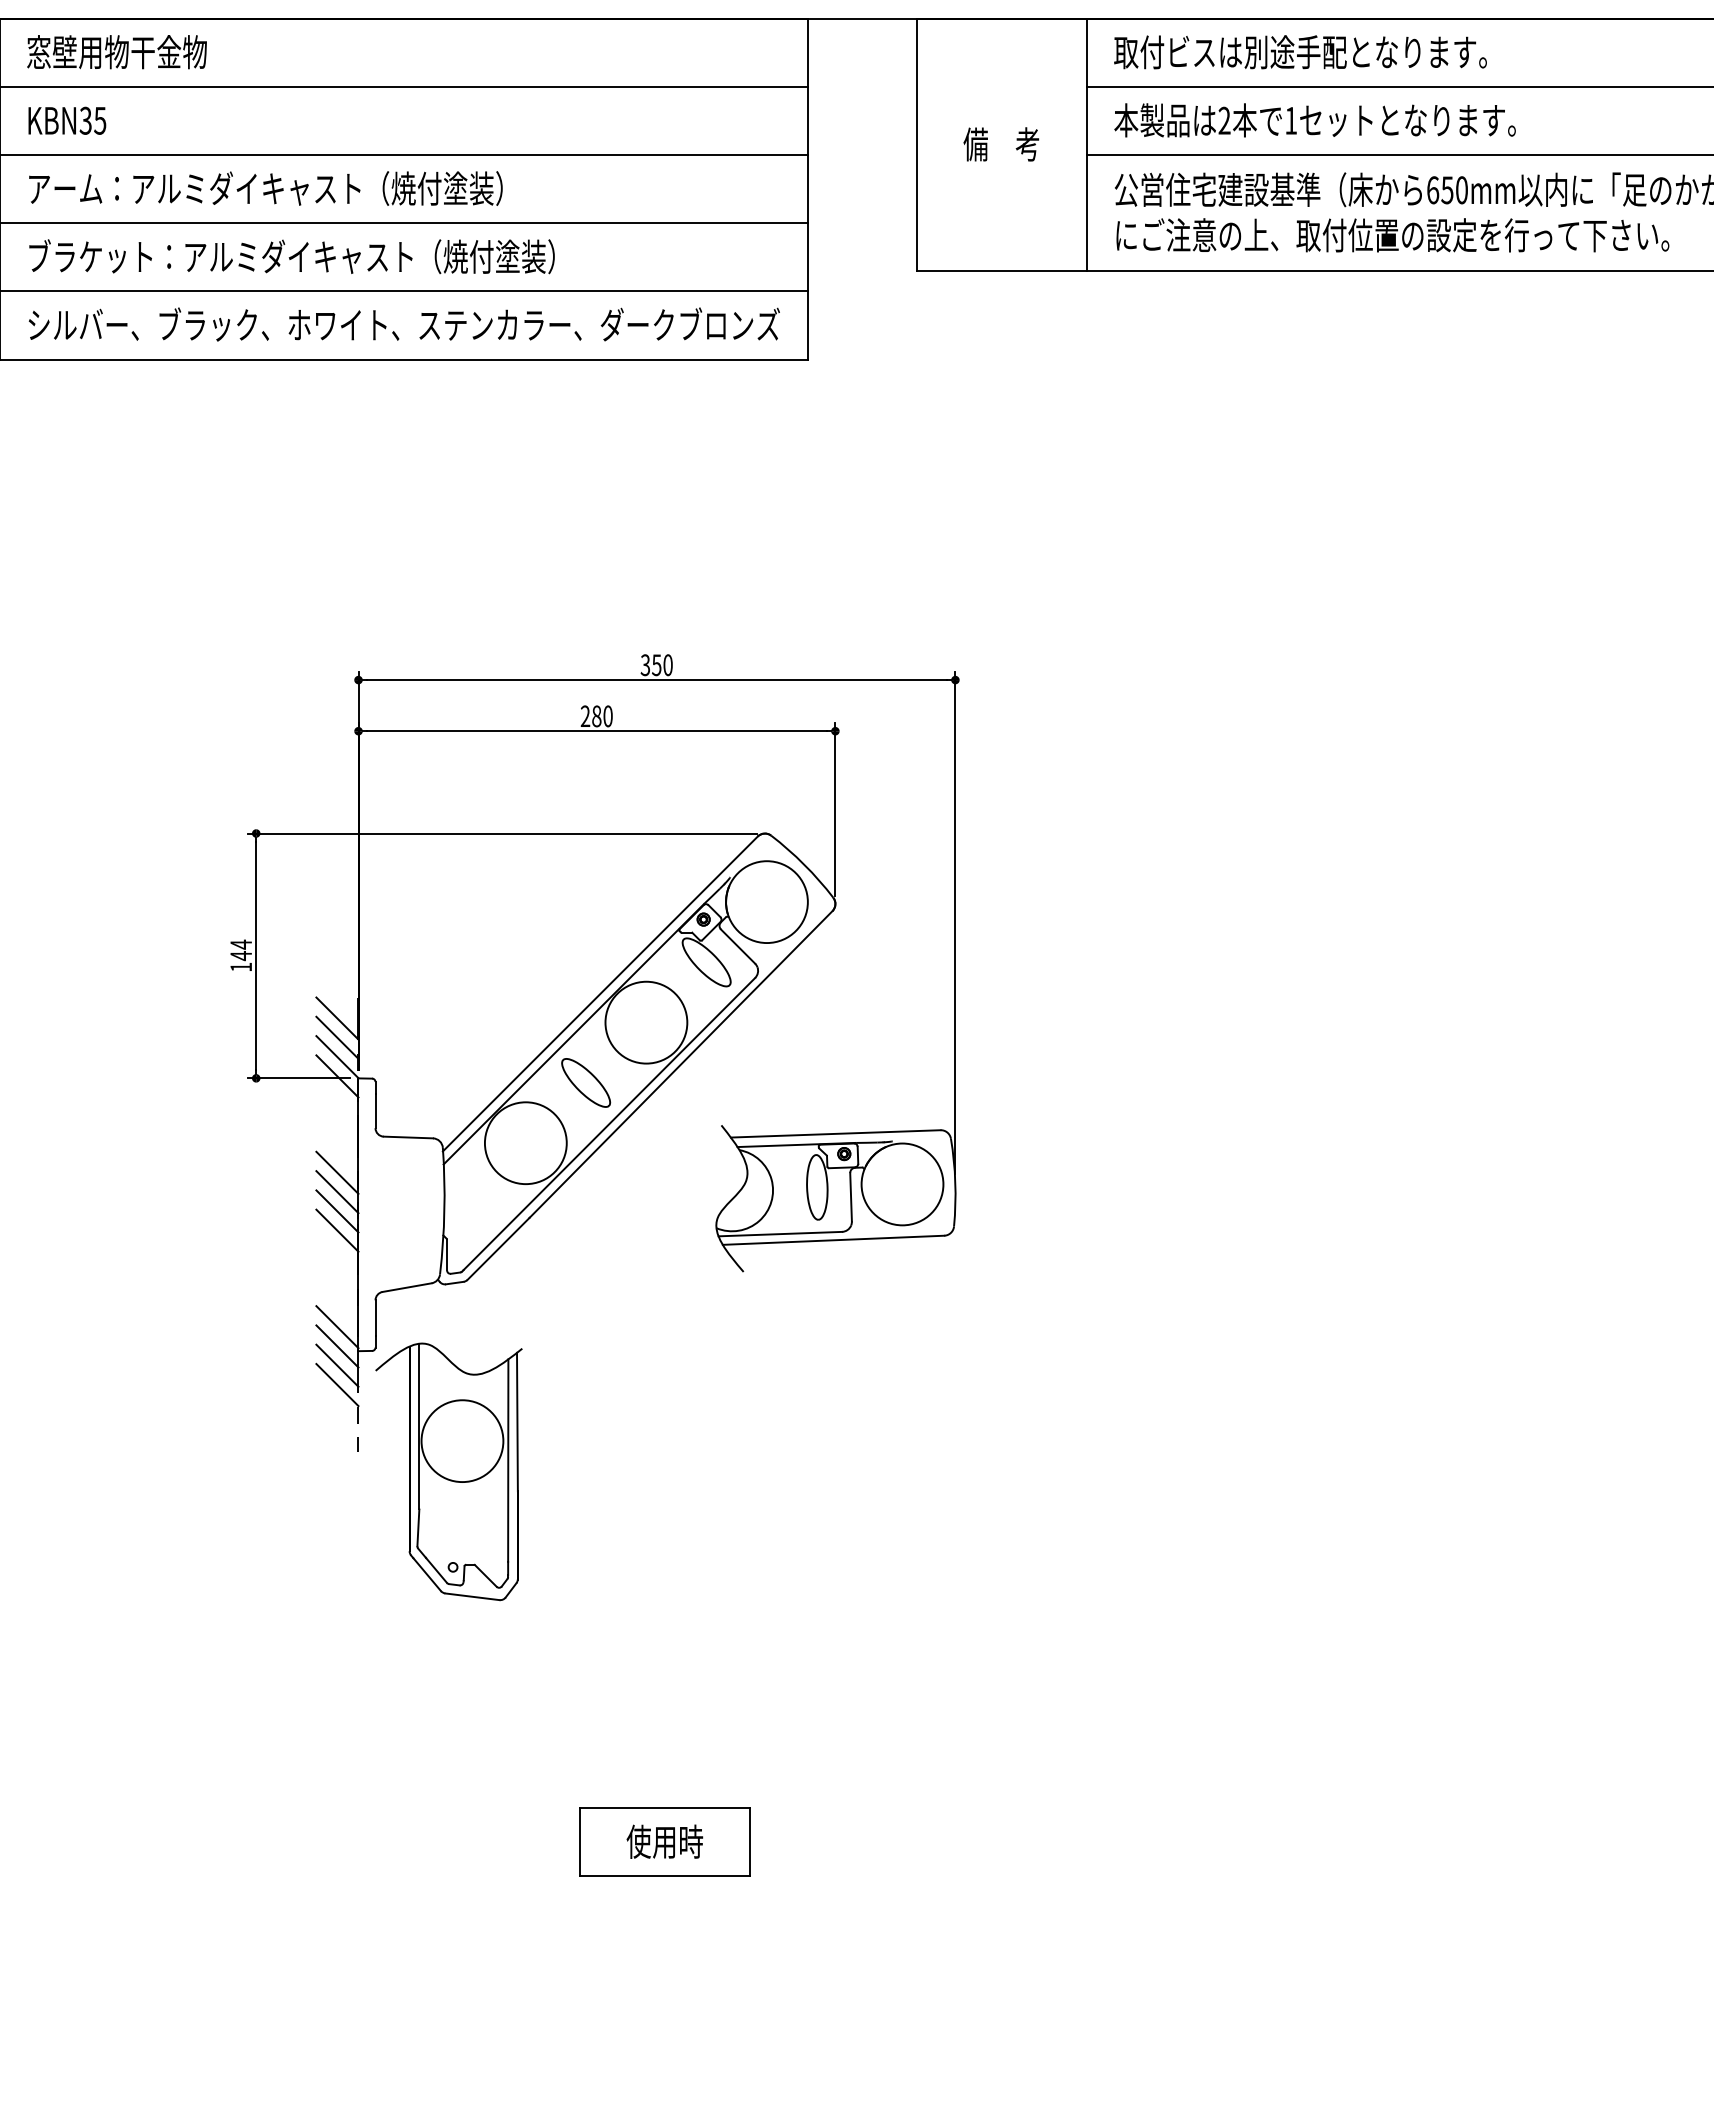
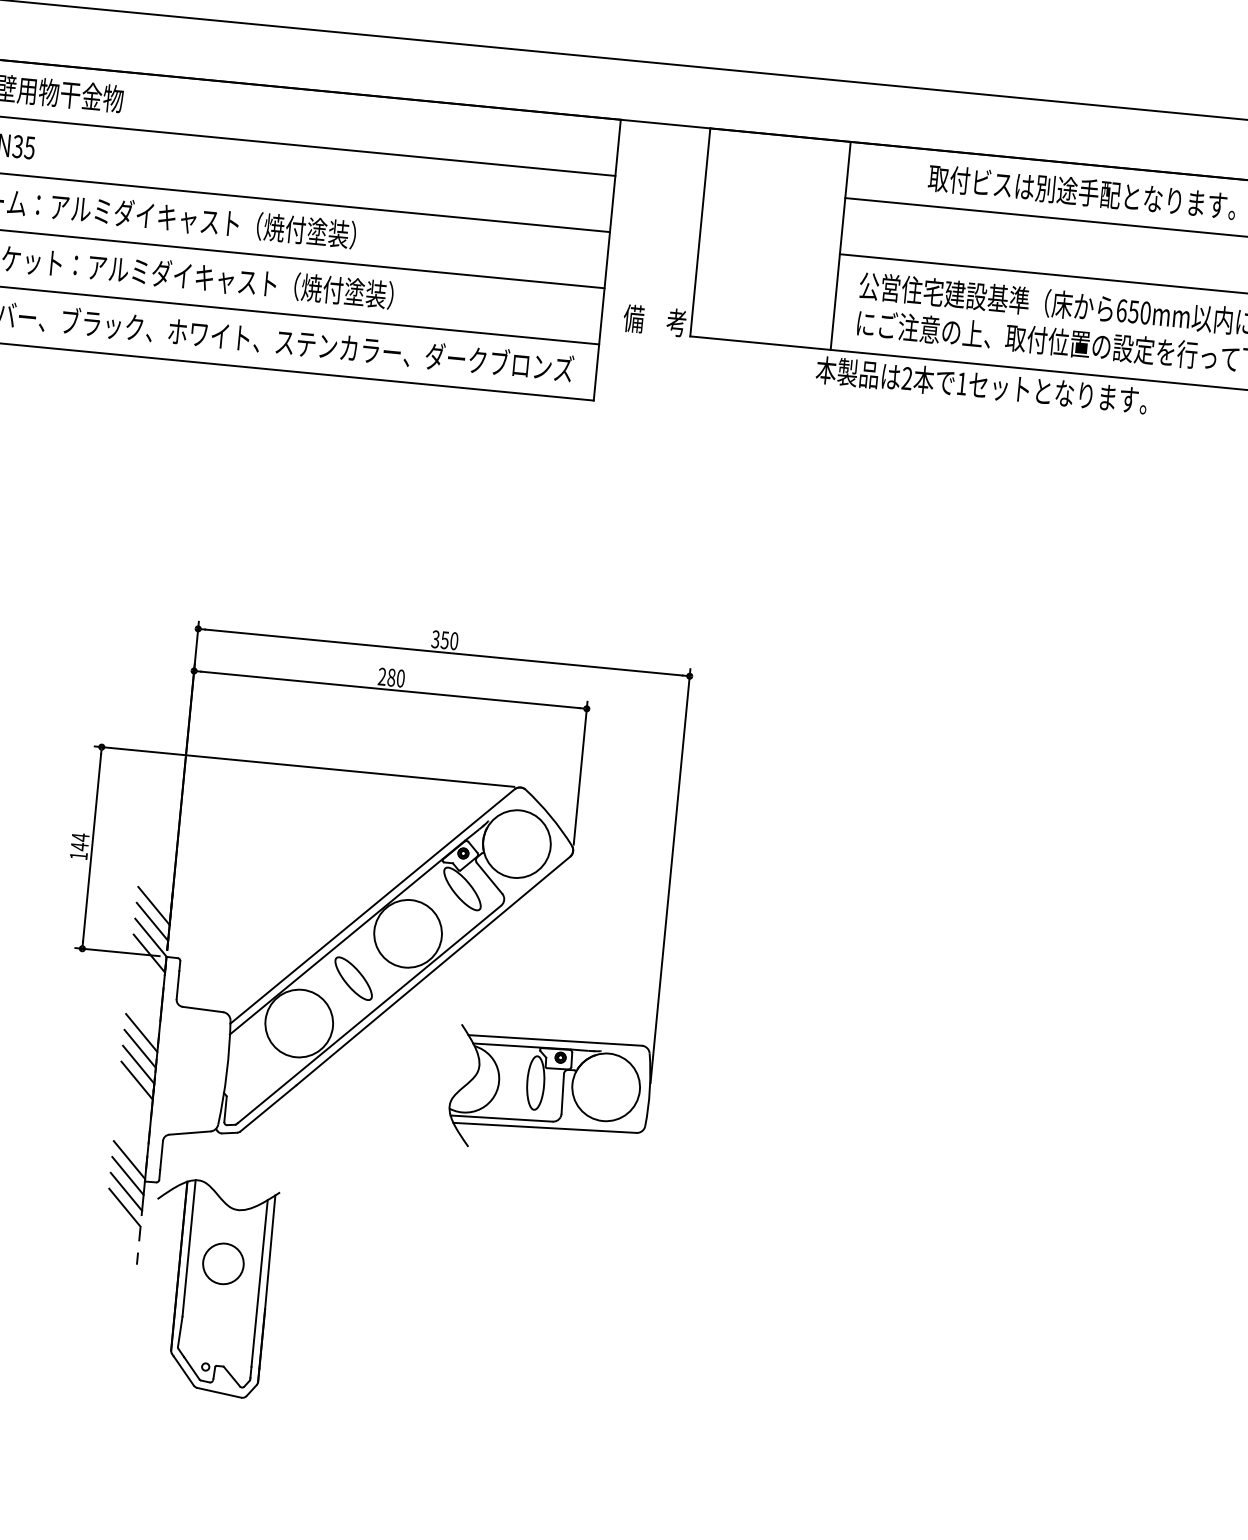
text: (1300, 52) -> (1082, 192), moved
text: (1314, 120) -> (981, 385), moved
text: (1001, 144) -> (655, 320), moved
circle: (462, 1441) -> (223, 1264), size x0.6

